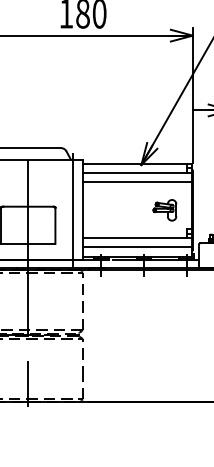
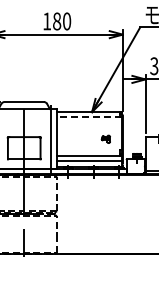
line: (137, 173) -> (89, 117), solid -> dashed
line: (137, 182) -> (89, 122), removed
part: (163, 210) -> (105, 139), size x0.6

